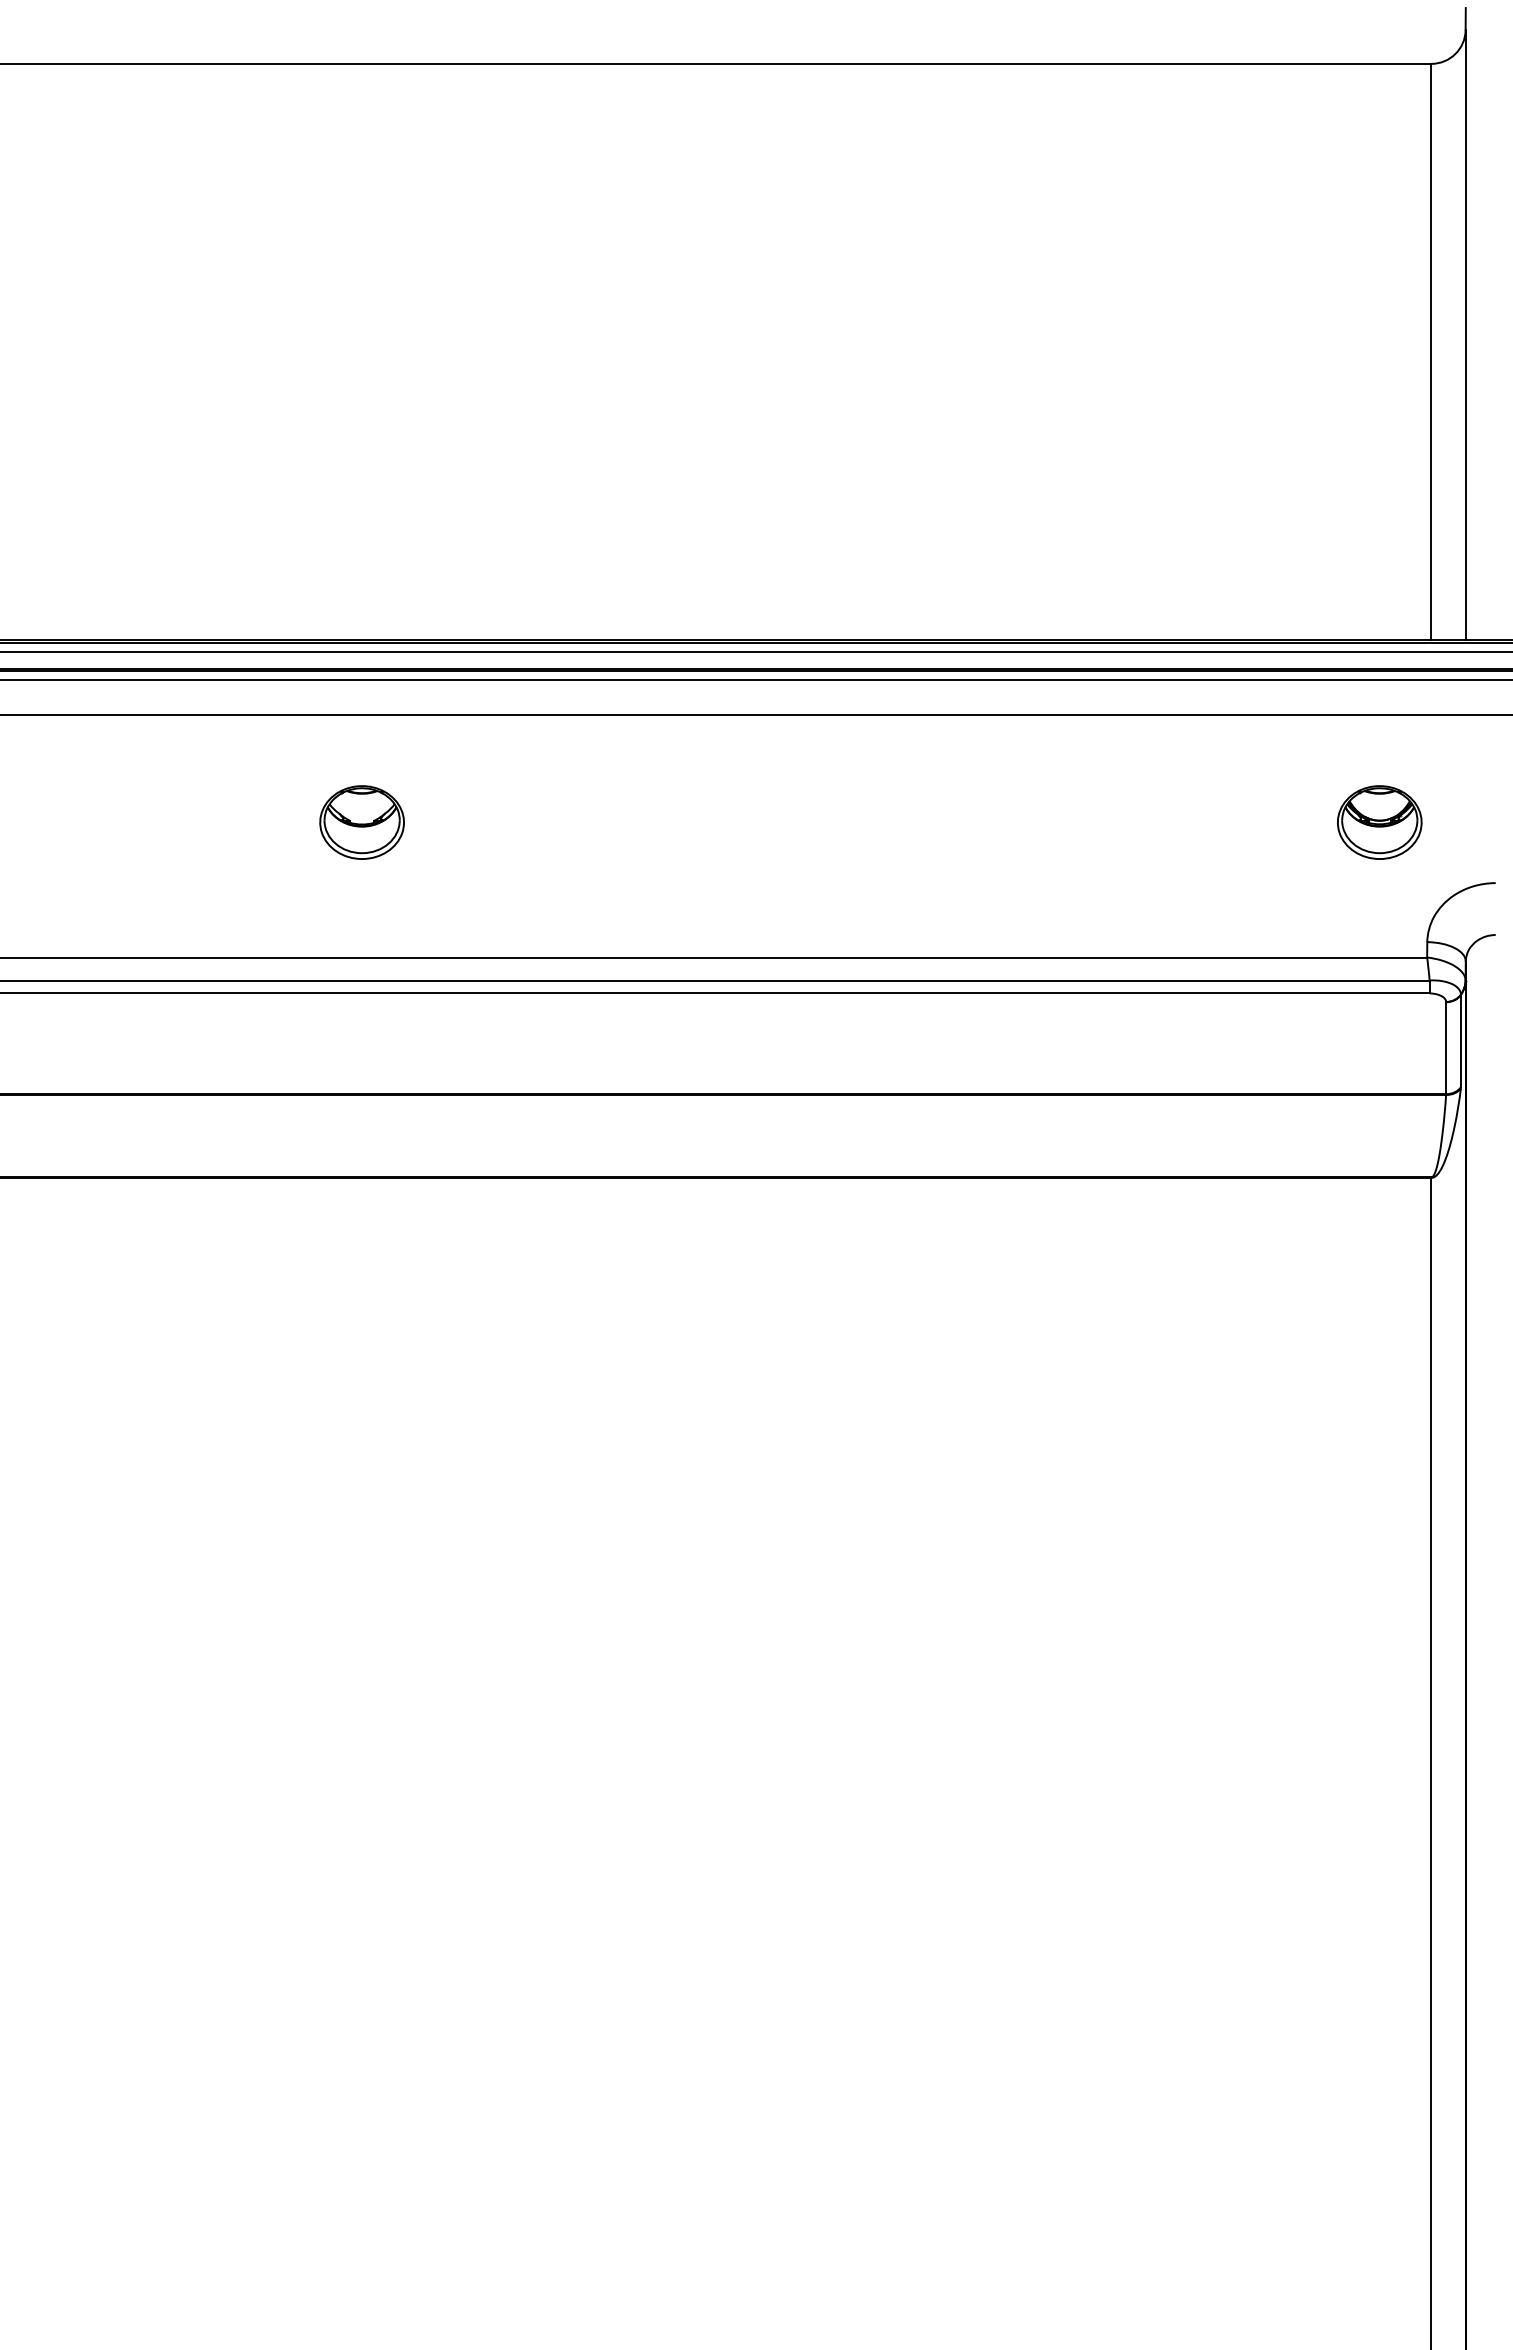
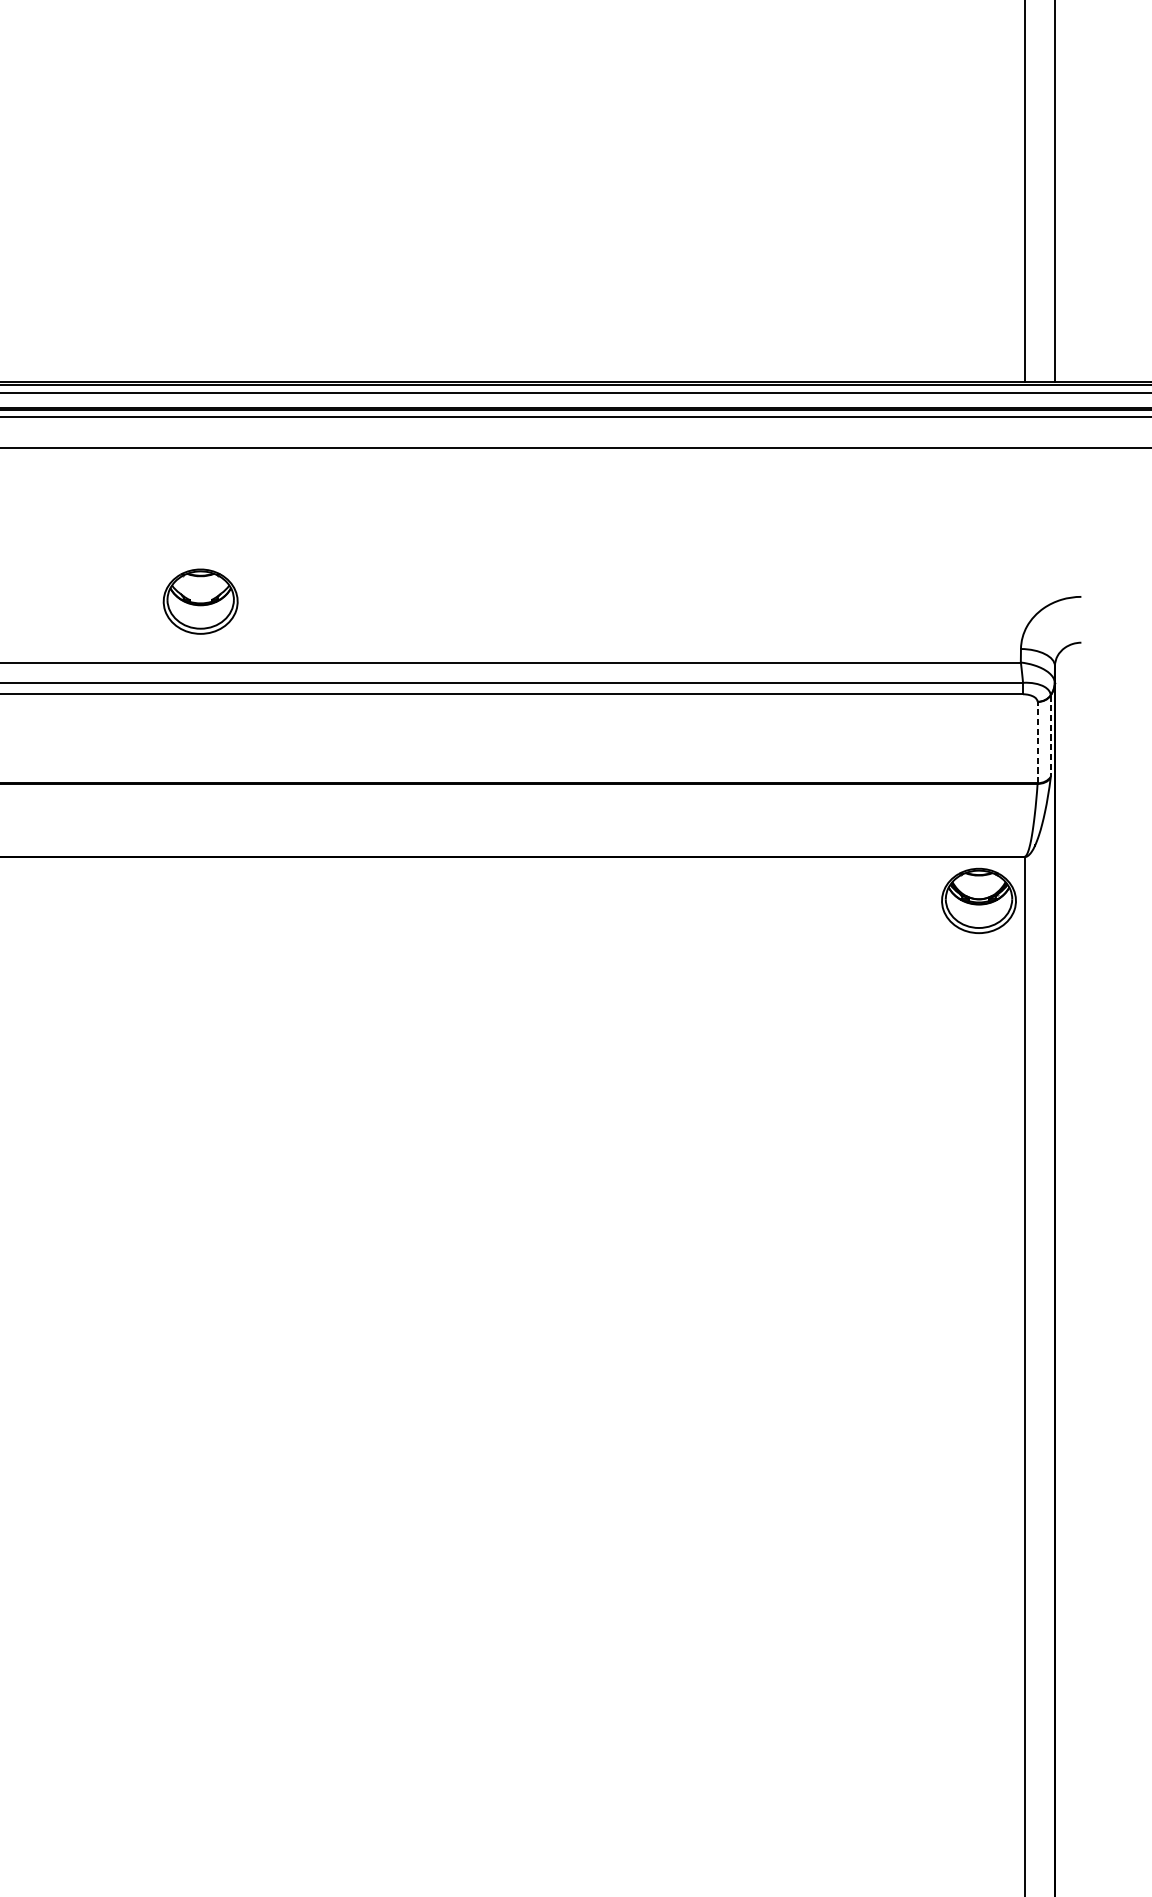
part: (361, 822) -> (200, 601), moved
part: (1379, 822) -> (978, 900), moved
line: (1461, 1041) -> (1051, 736), solid -> dashed
line: (1446, 1047) -> (1037, 741), solid -> dashed

